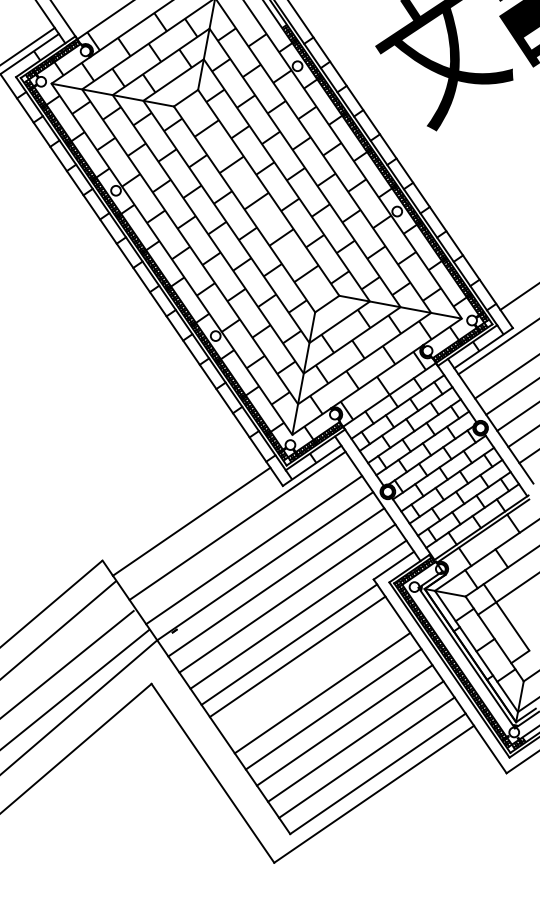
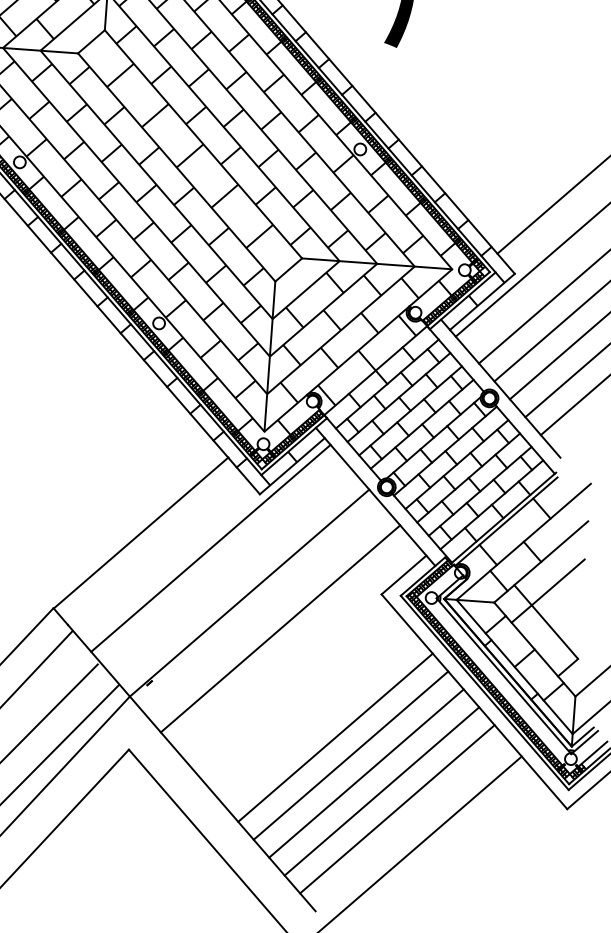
line: (191, 521) -> (140, 532), moved
line: (254, 550) -> (234, 575), removed
line: (276, 582) -> (265, 611), removed
line: (298, 614) -> (296, 646), removed
line: (289, 644) -> (289, 683), removed
line: (297, 656) -> (300, 697), removed
line: (377, 773) -> (412, 826), removed

